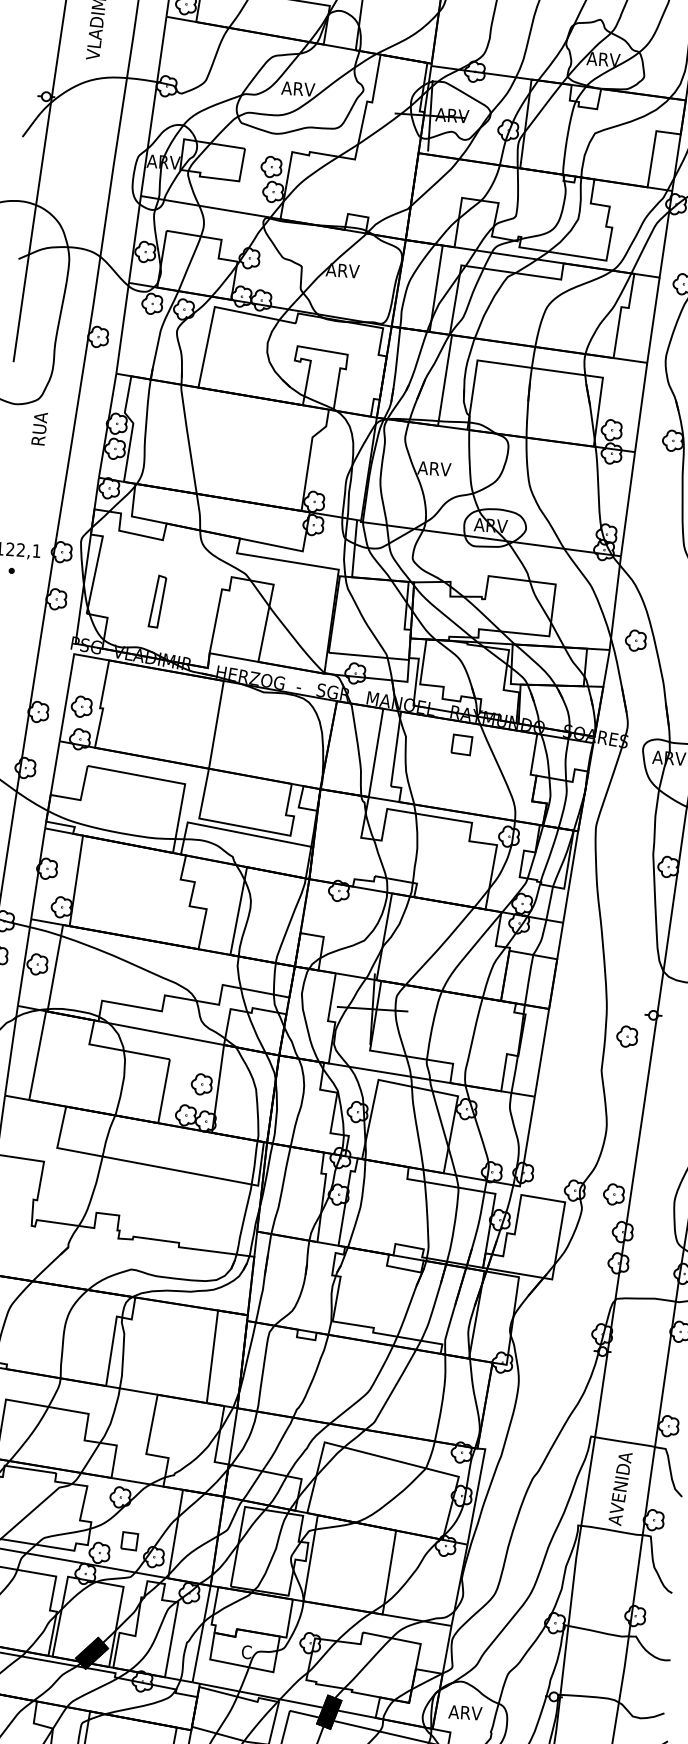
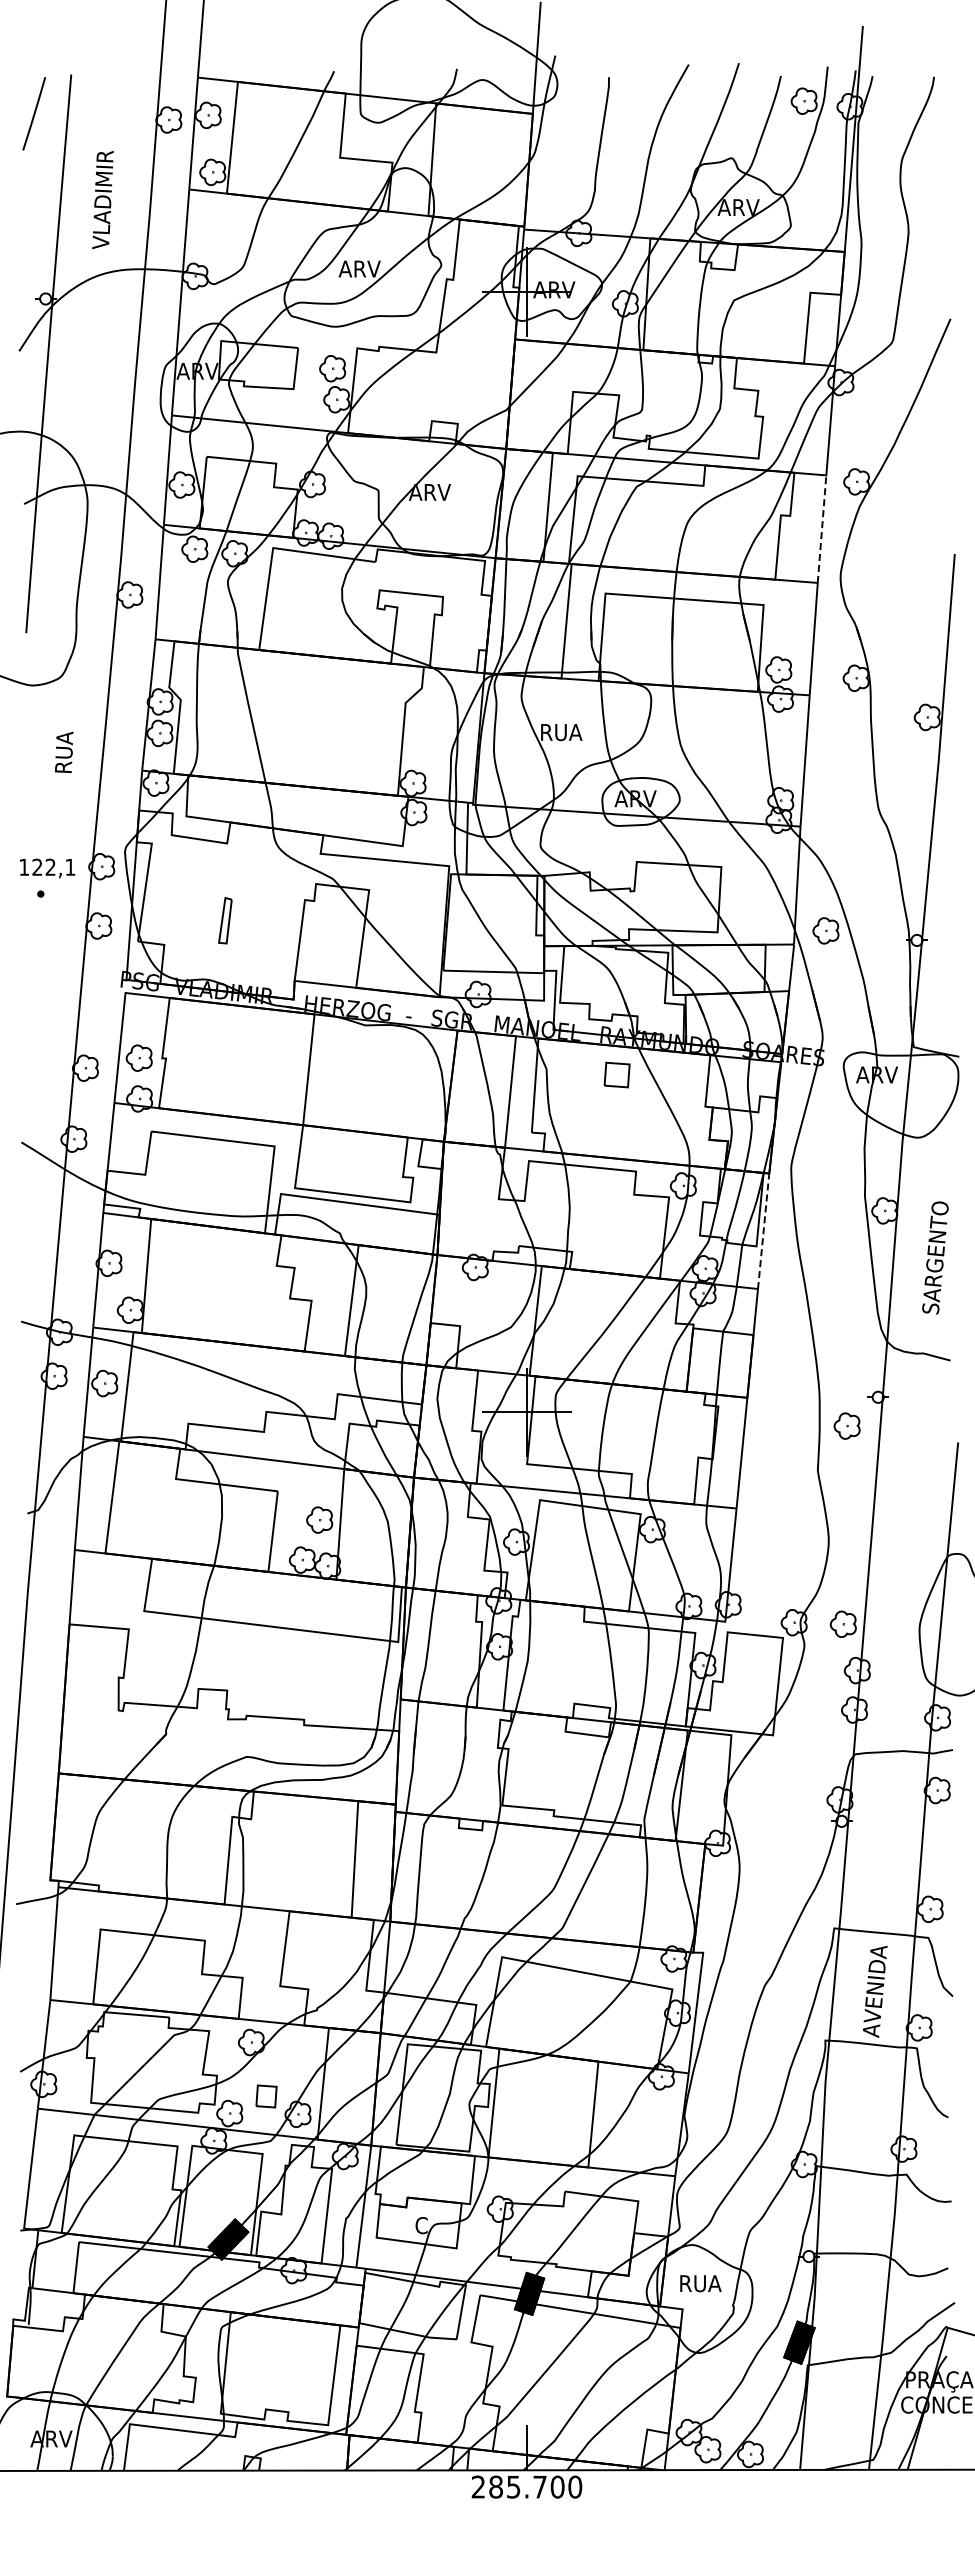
line: (653, 320) -> (822, 529), solid -> dashed
text: (39, 428) -> (64, 751), moved
text: (434, 468) -> (560, 732), ARV -> RUA
part: (157, 601) -> (225, 920), size x0.7
line: (570, 876) -> (763, 1230), solid -> dashed
text: (465, 1712) -> (699, 2283), ARV -> RUA

